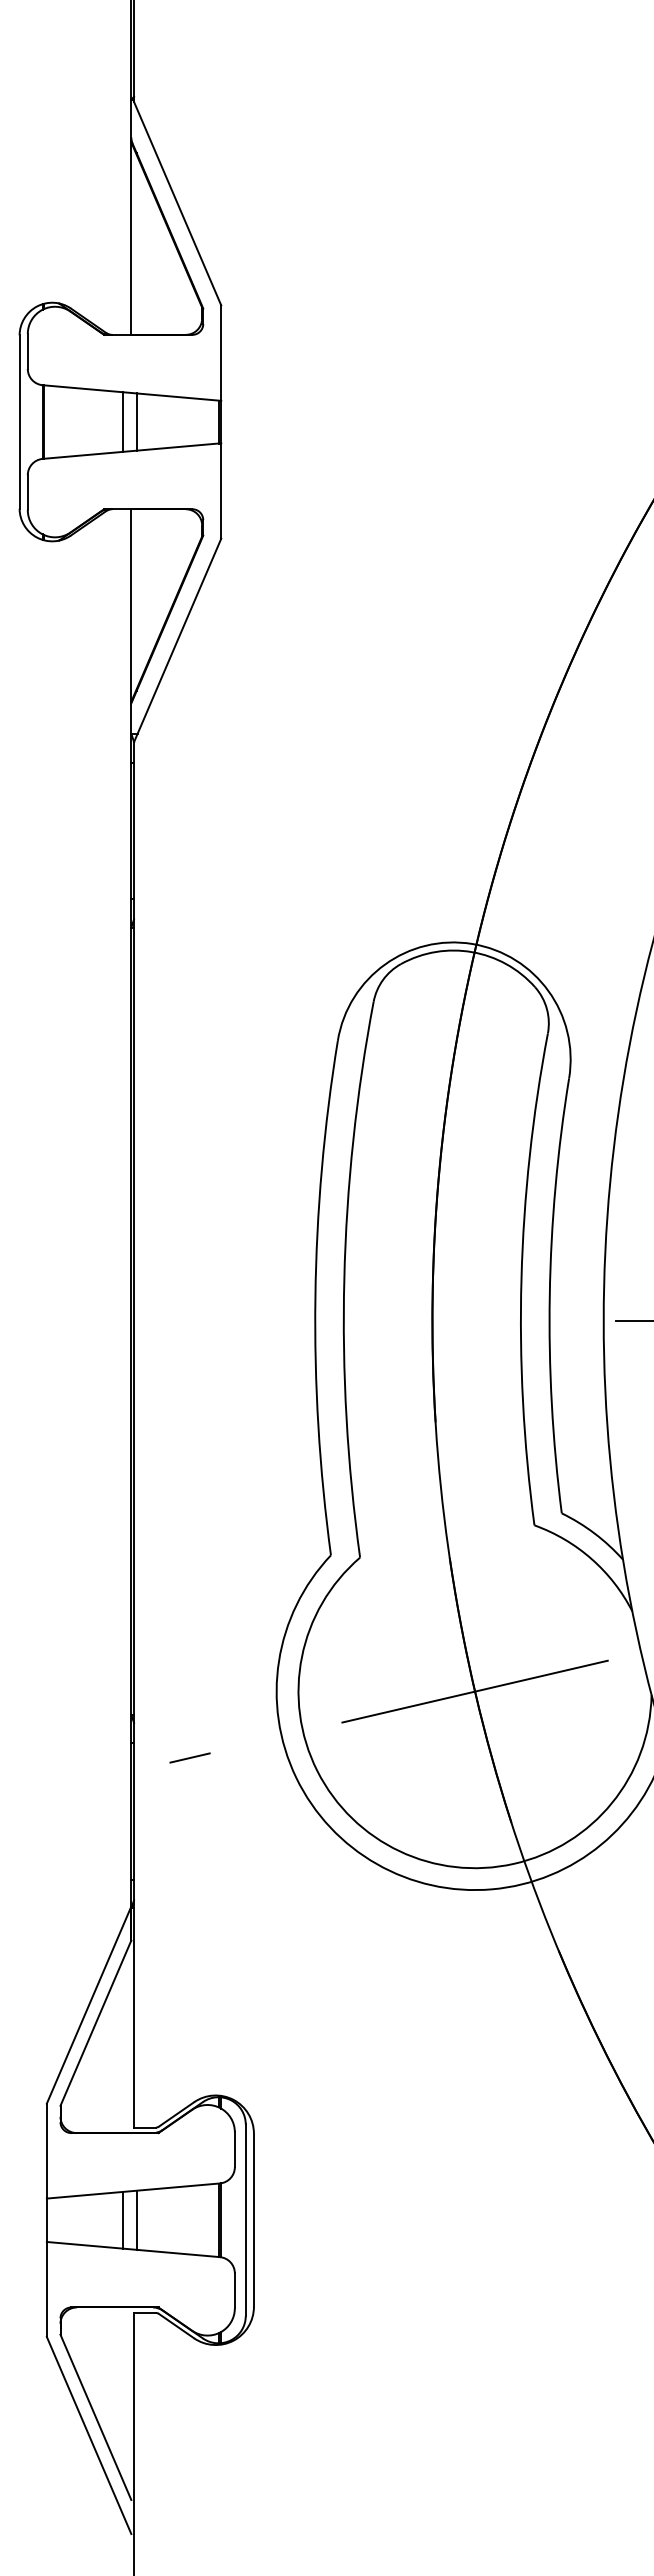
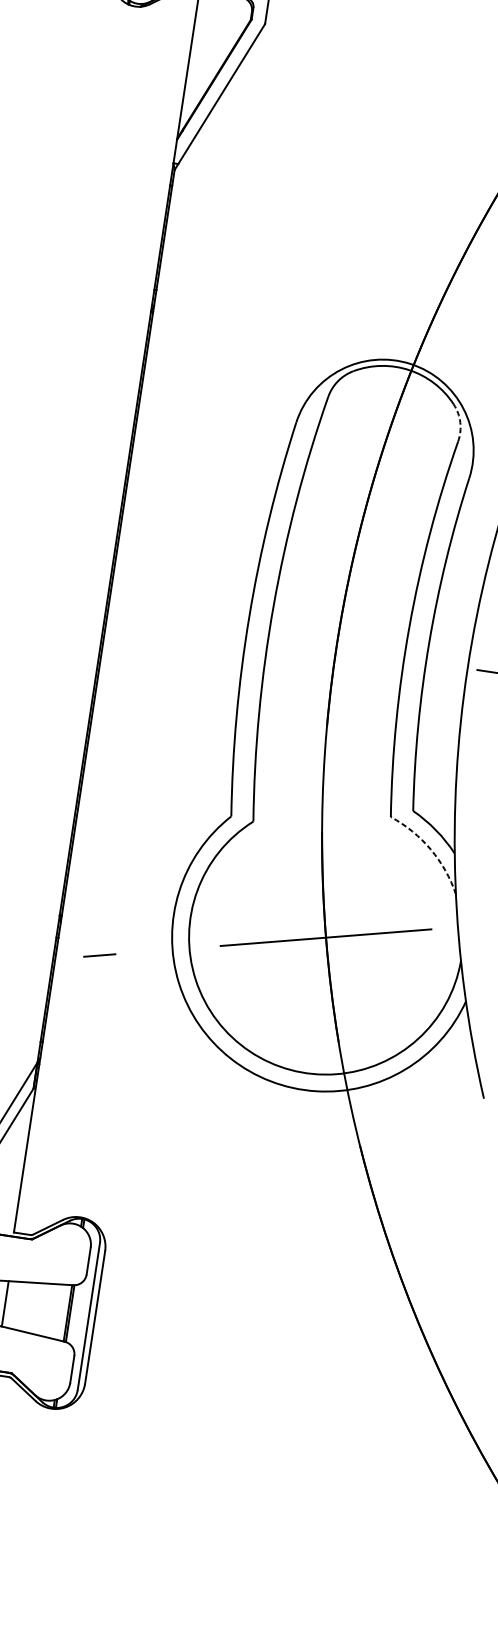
arc: (546, 1008) -> (460, 422), solid -> dashed
arc: (591, 1559) -> (430, 849), solid -> dashed

